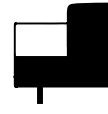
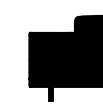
fill: (40, 39) -> (51, 46), added

